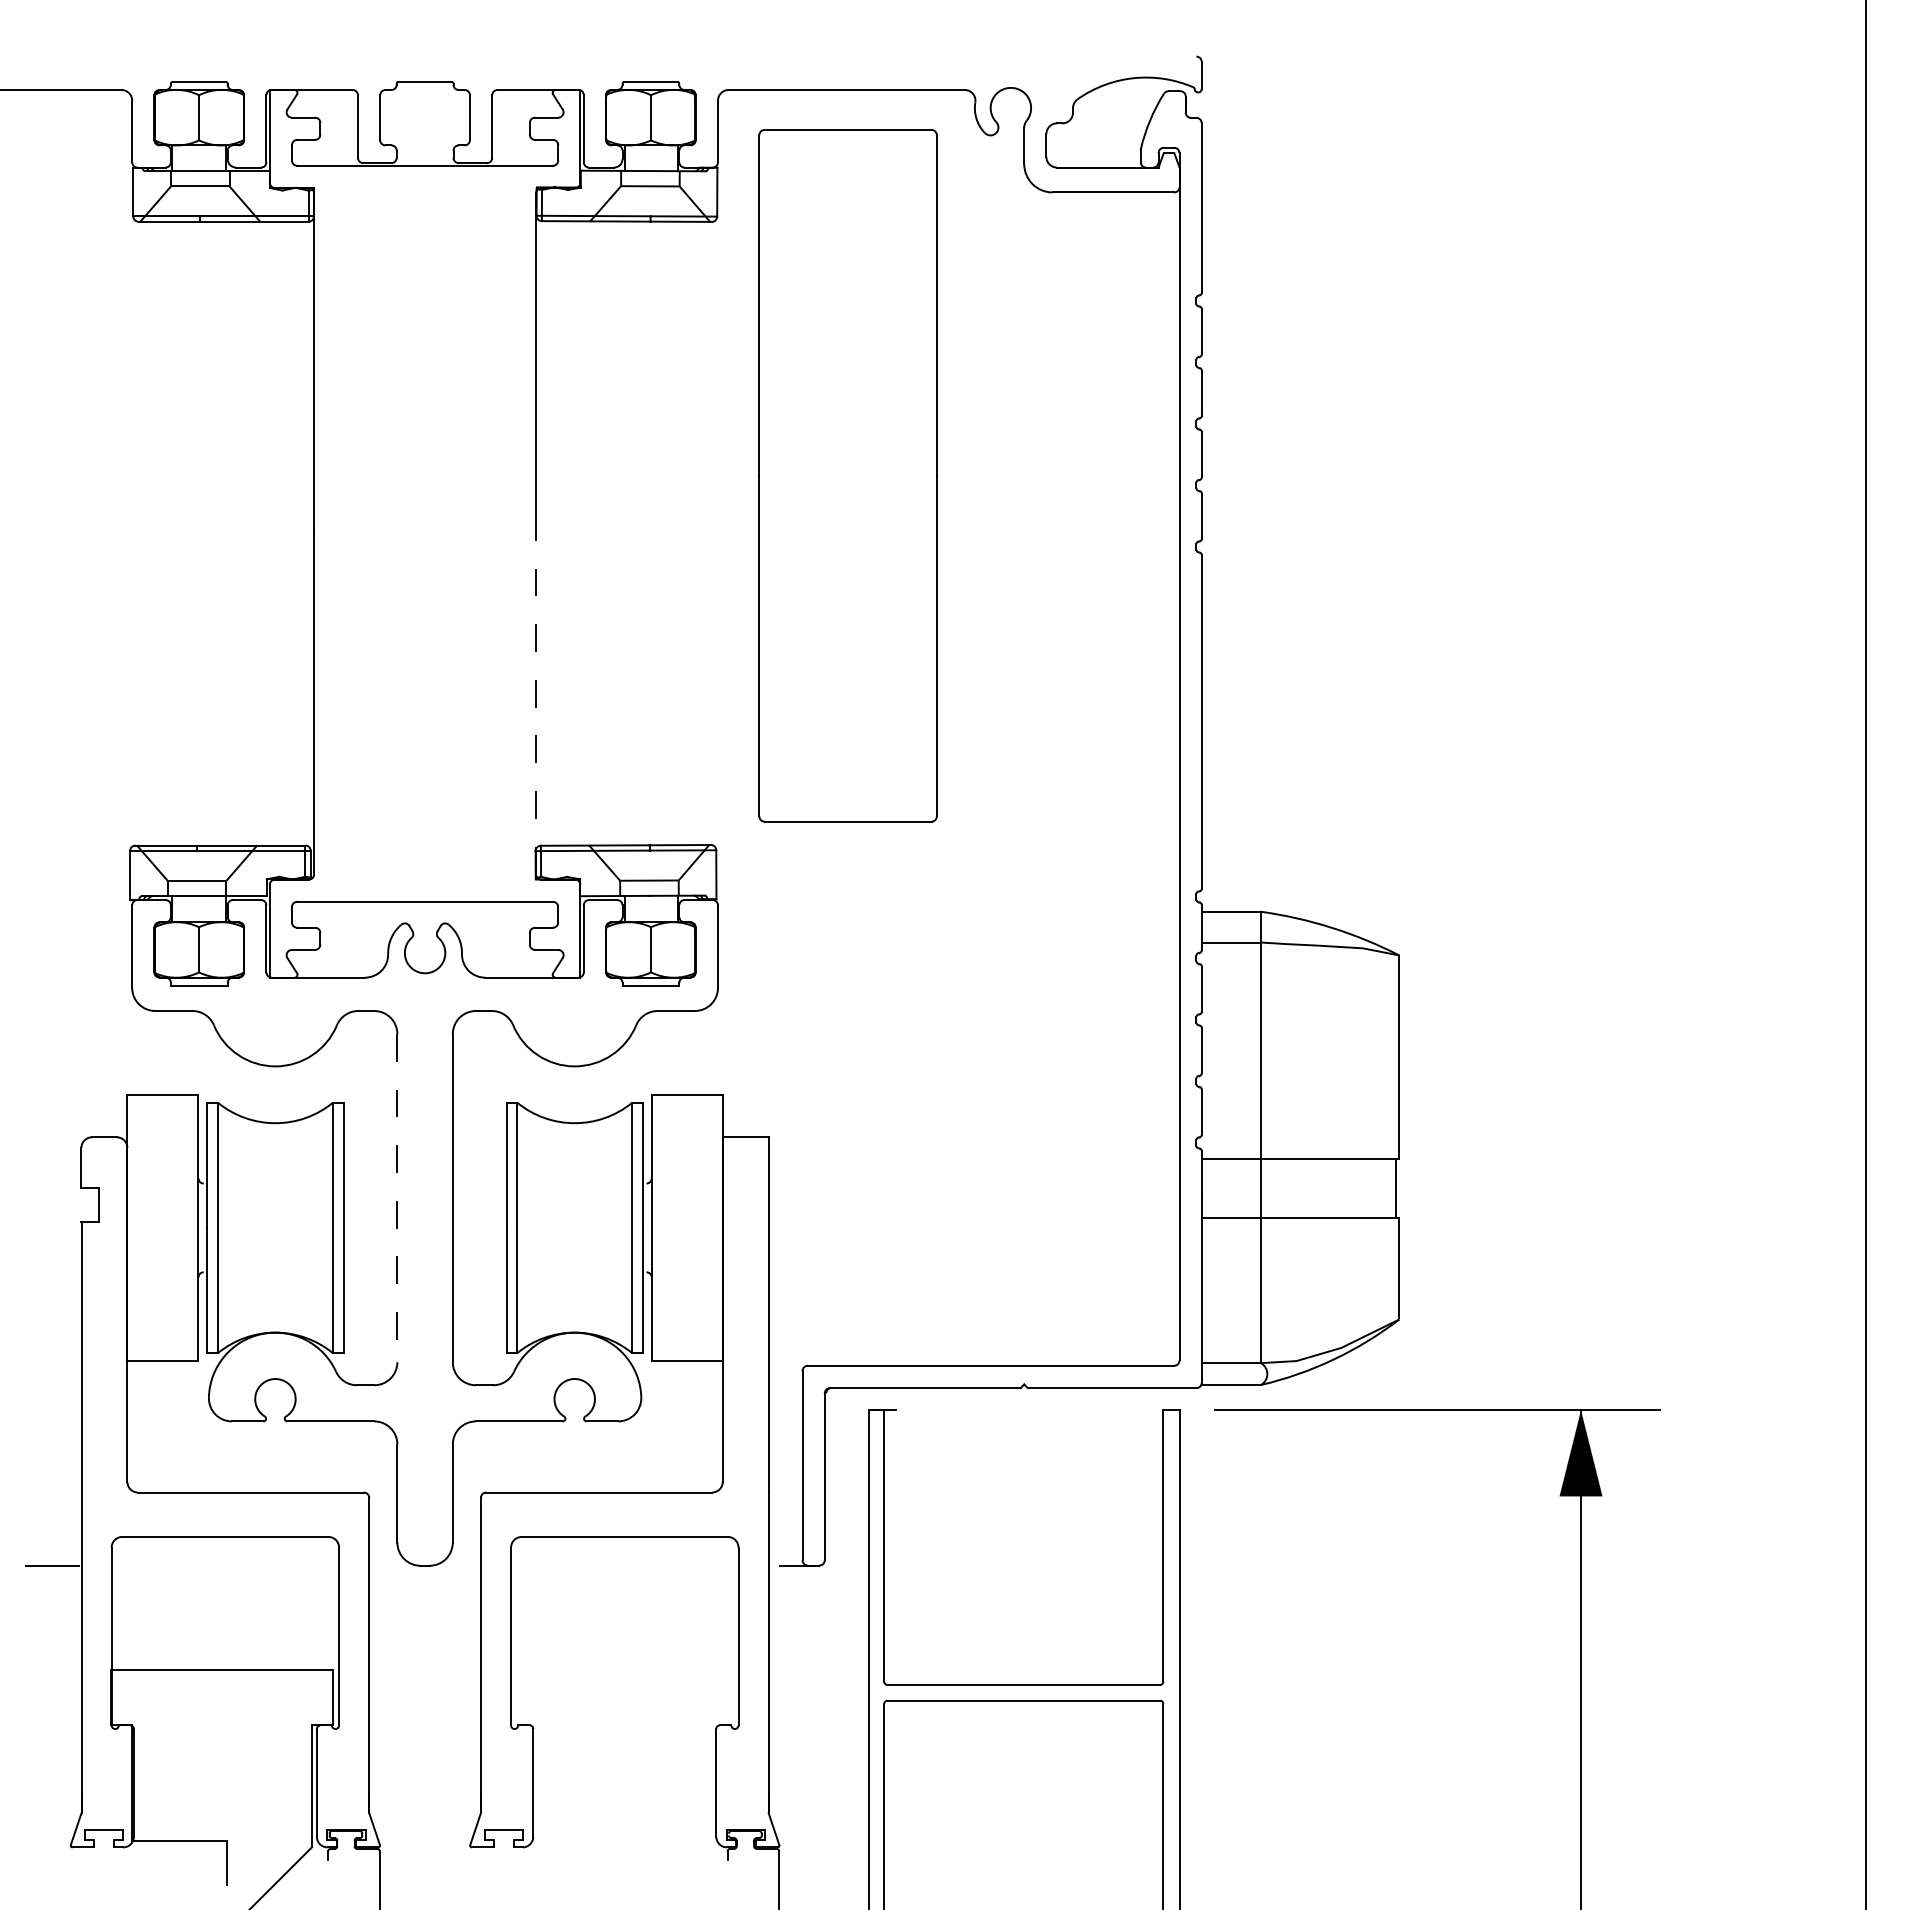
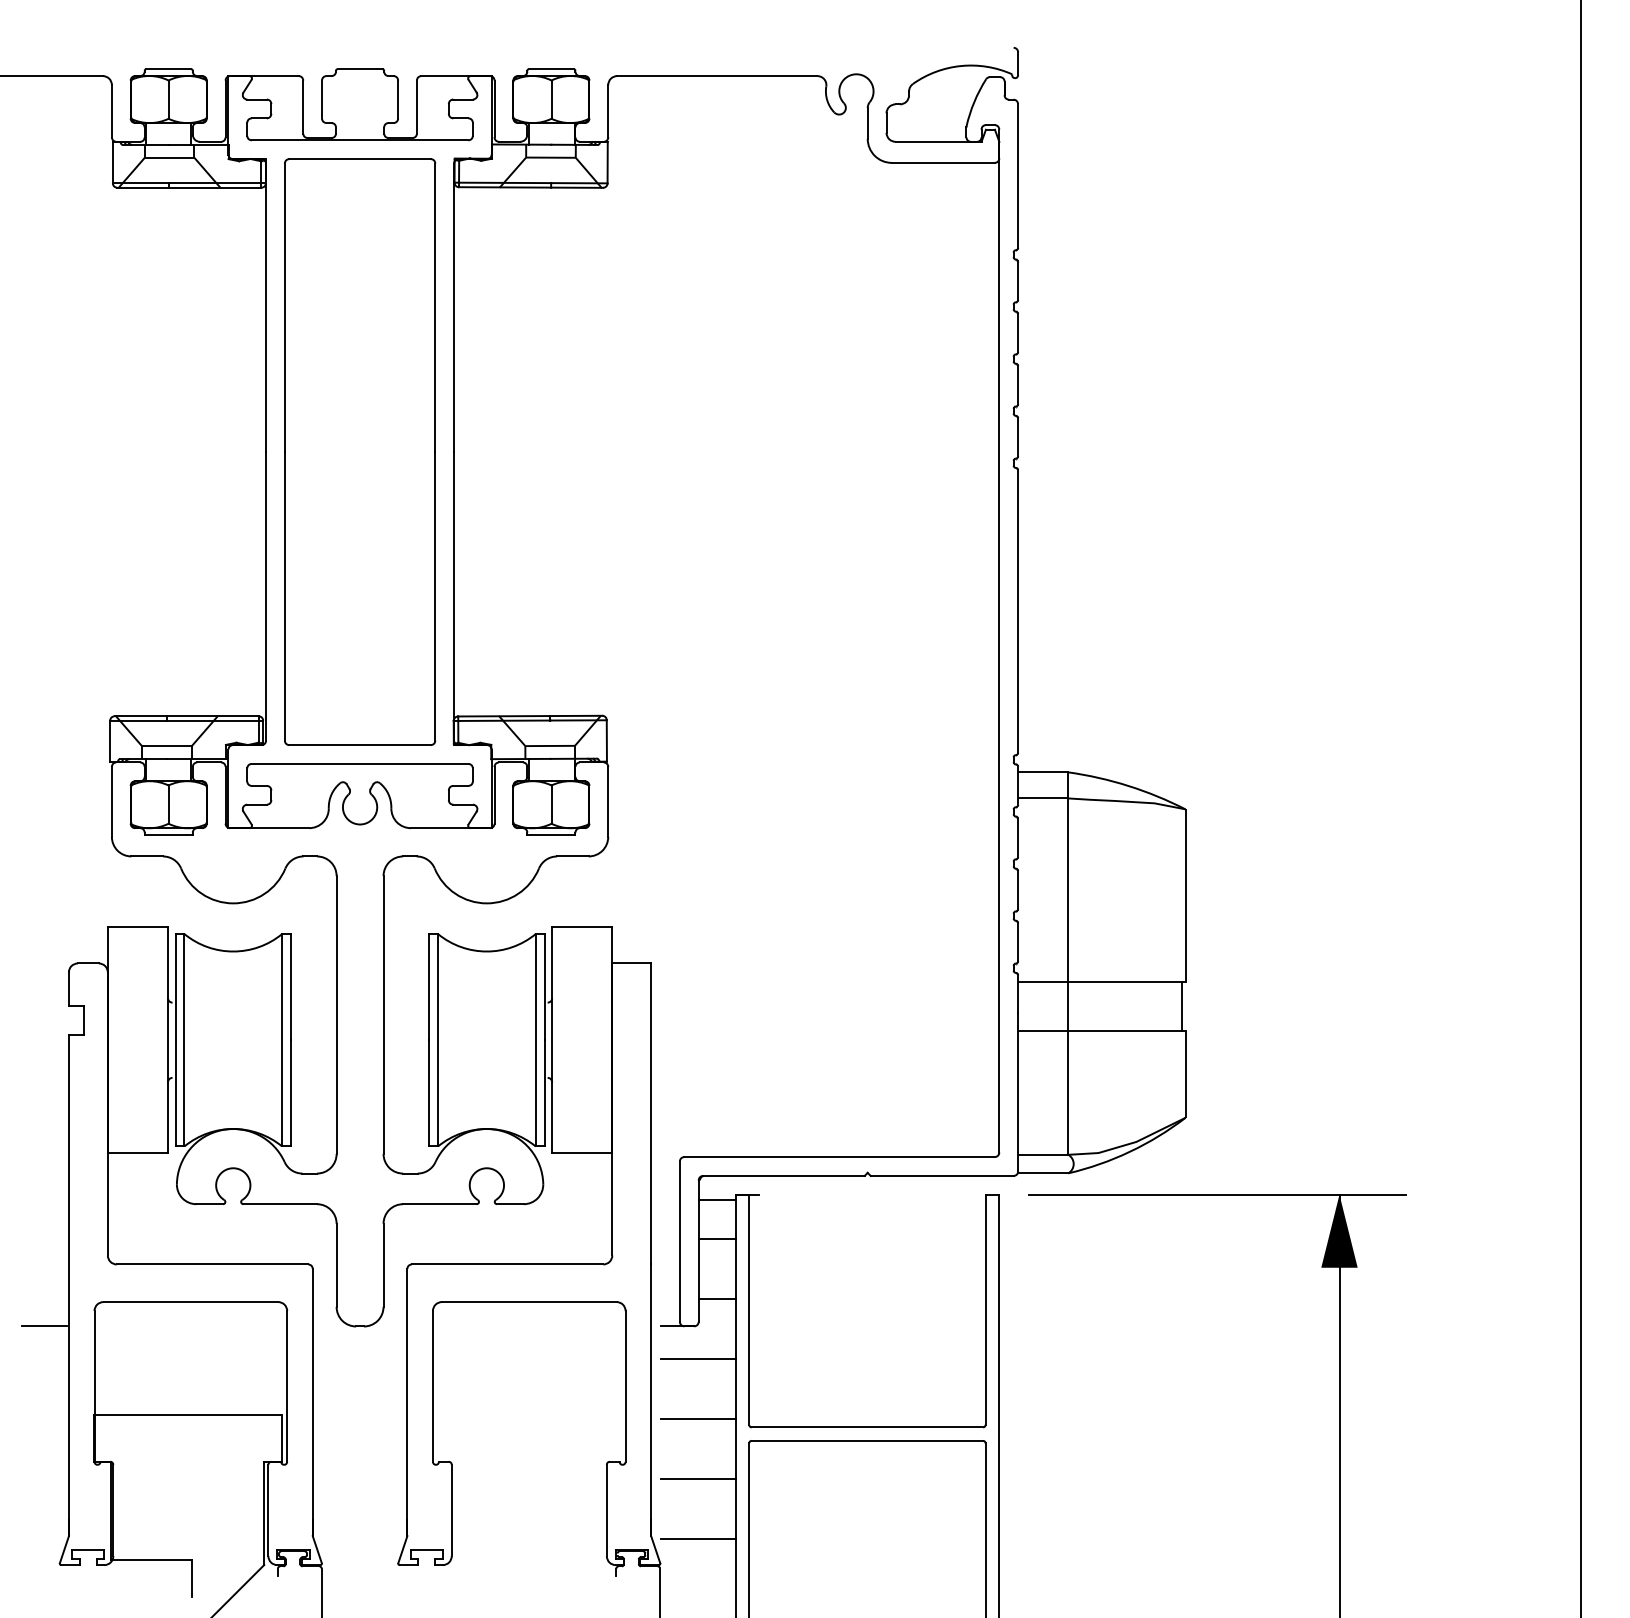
part: (847, 475) -> (359, 451), moved
line: (536, 703) -> (454, 595), dashed -> solid
line: (397, 1198) -> (336, 1015), dashed -> solid
line: (846, 1416) -> (717, 1200), added
line: (846, 1462) -> (717, 1239), added
line: (846, 1533) -> (717, 1299), added
line: (824, 1603) -> (698, 1358), added
line: (824, 1674) -> (698, 1418), added
line: (824, 1745) -> (698, 1478), added
line: (824, 1816) -> (698, 1538), added

